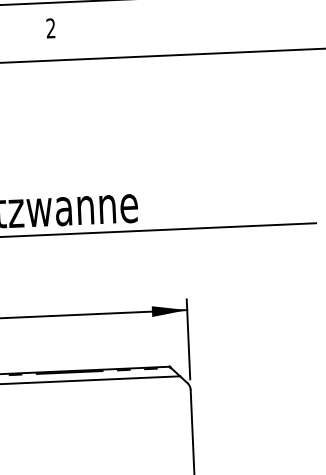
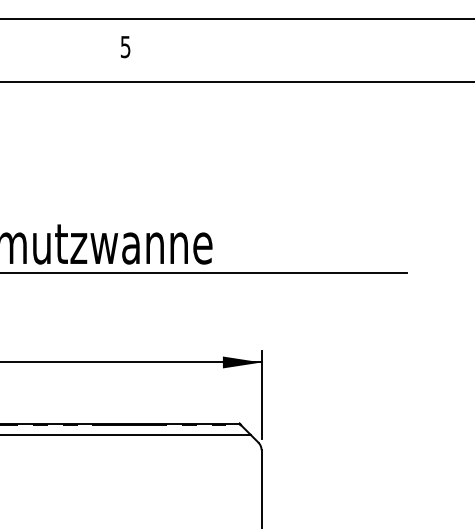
text: (50, 27) -> (125, 46), 2 -> 5

